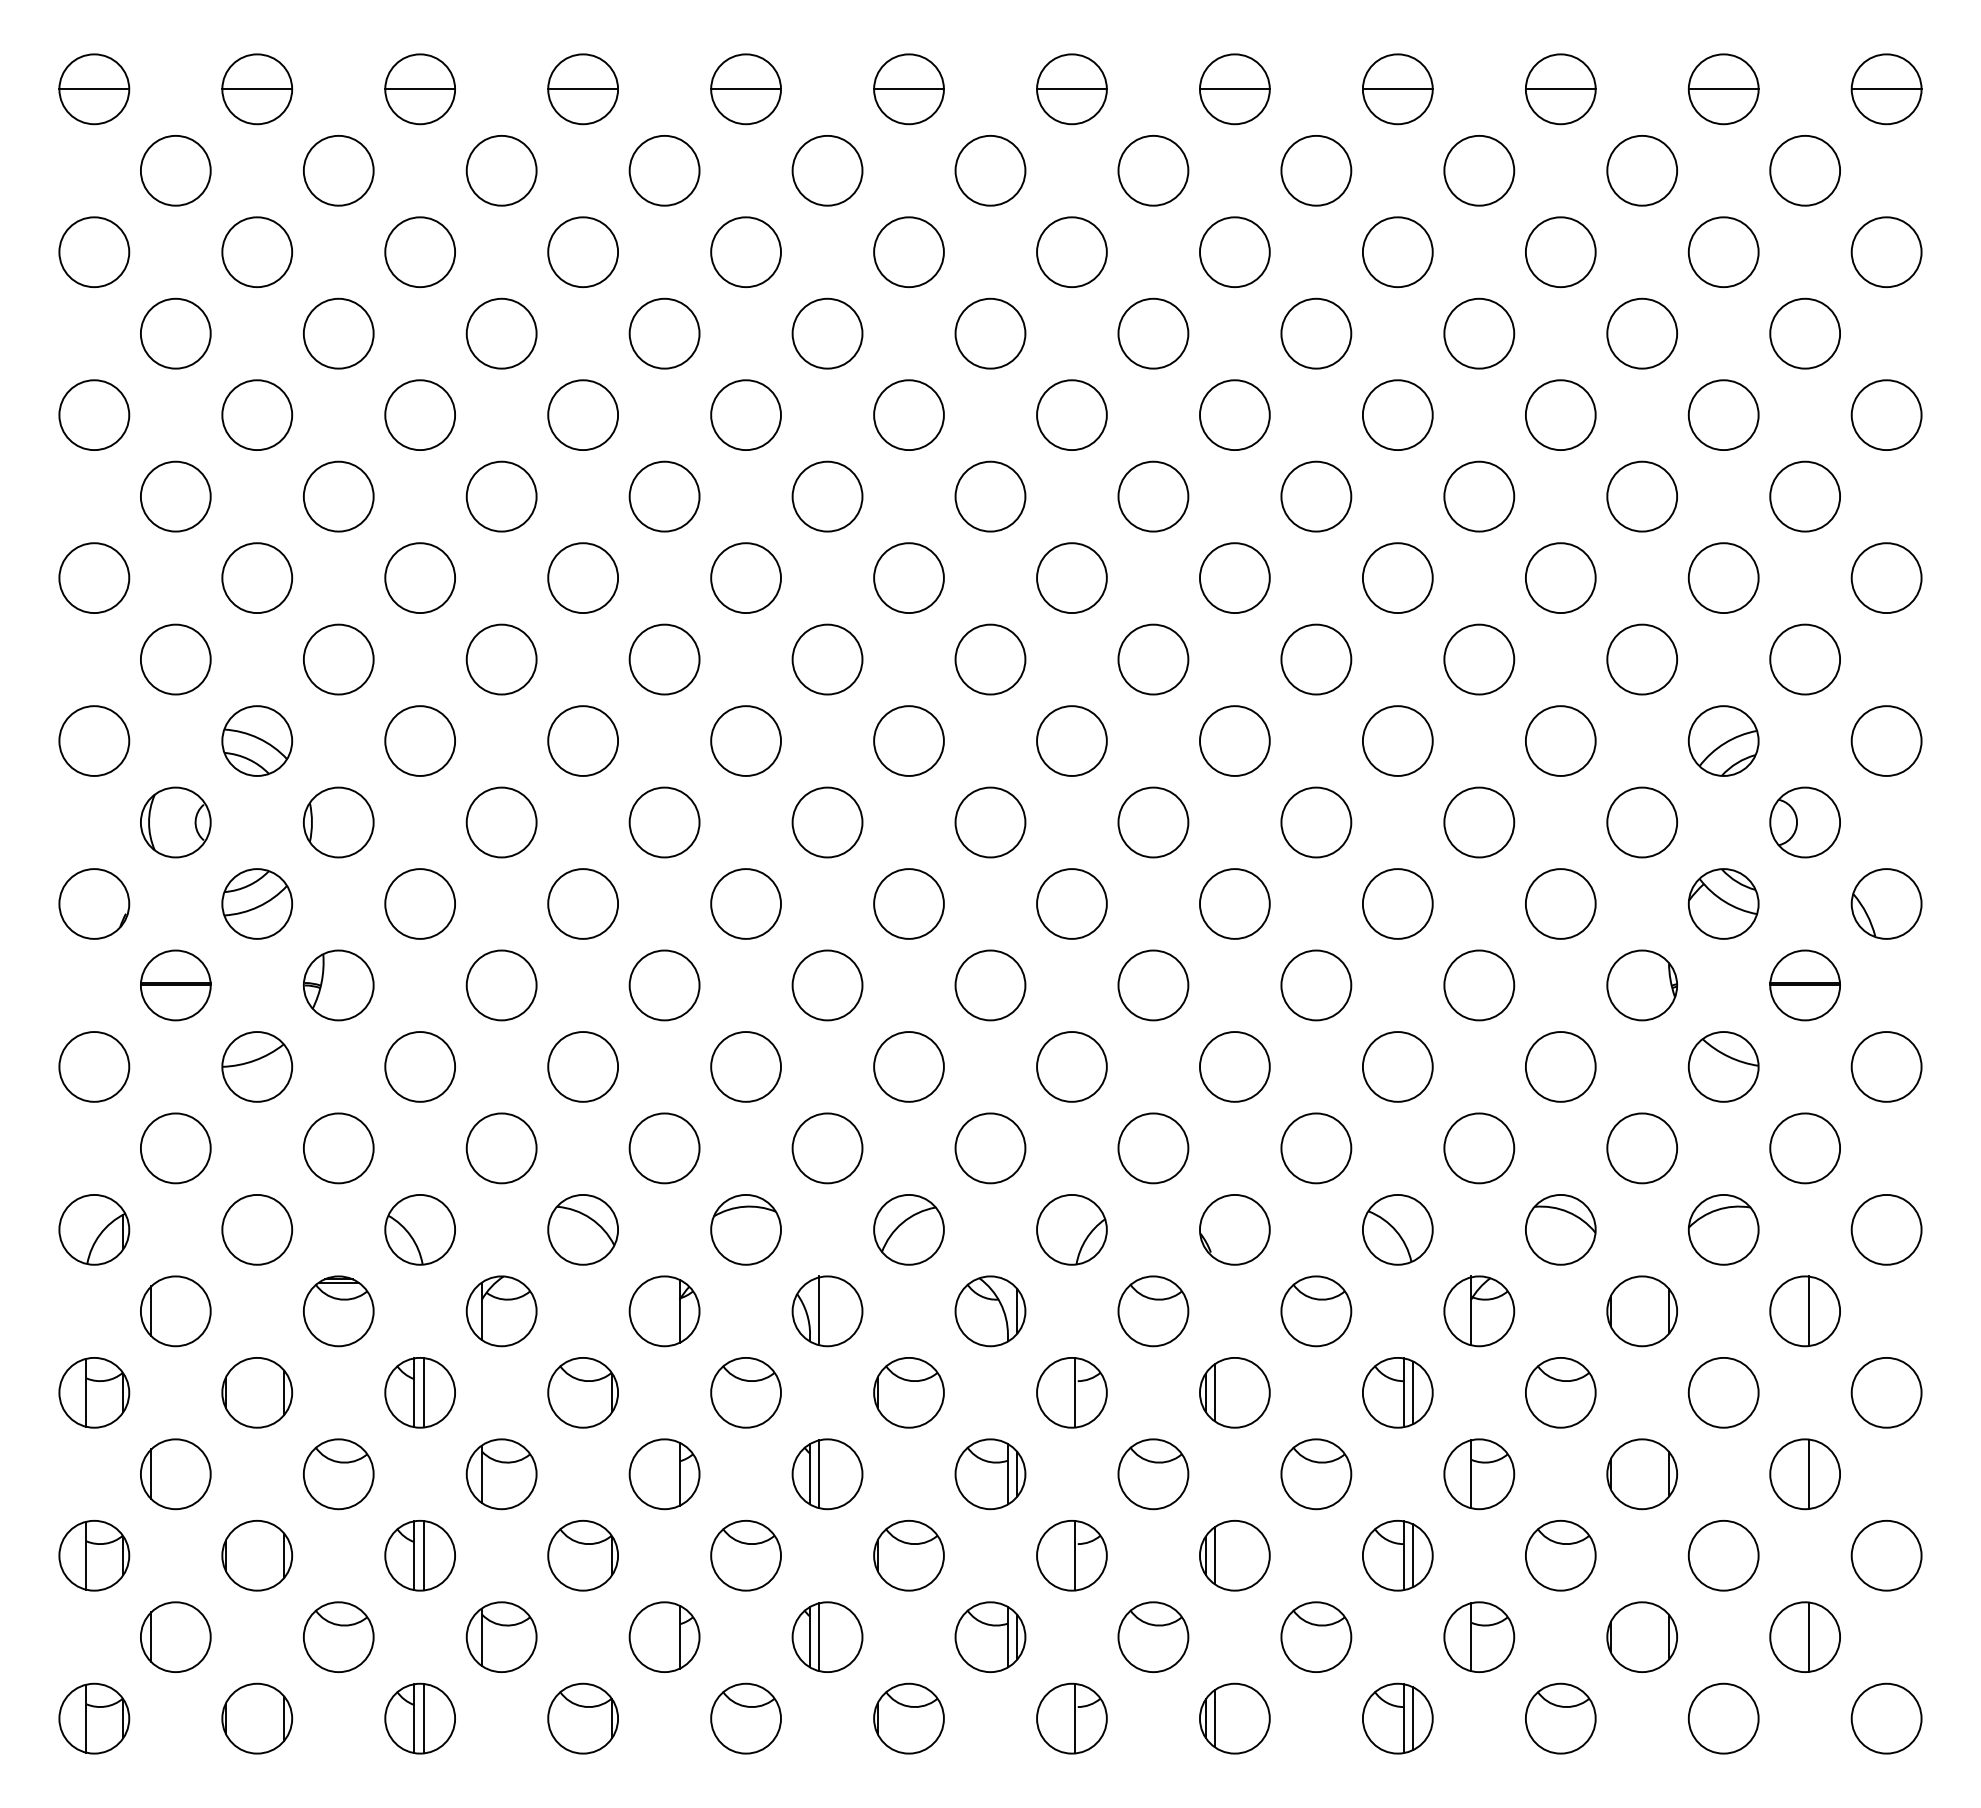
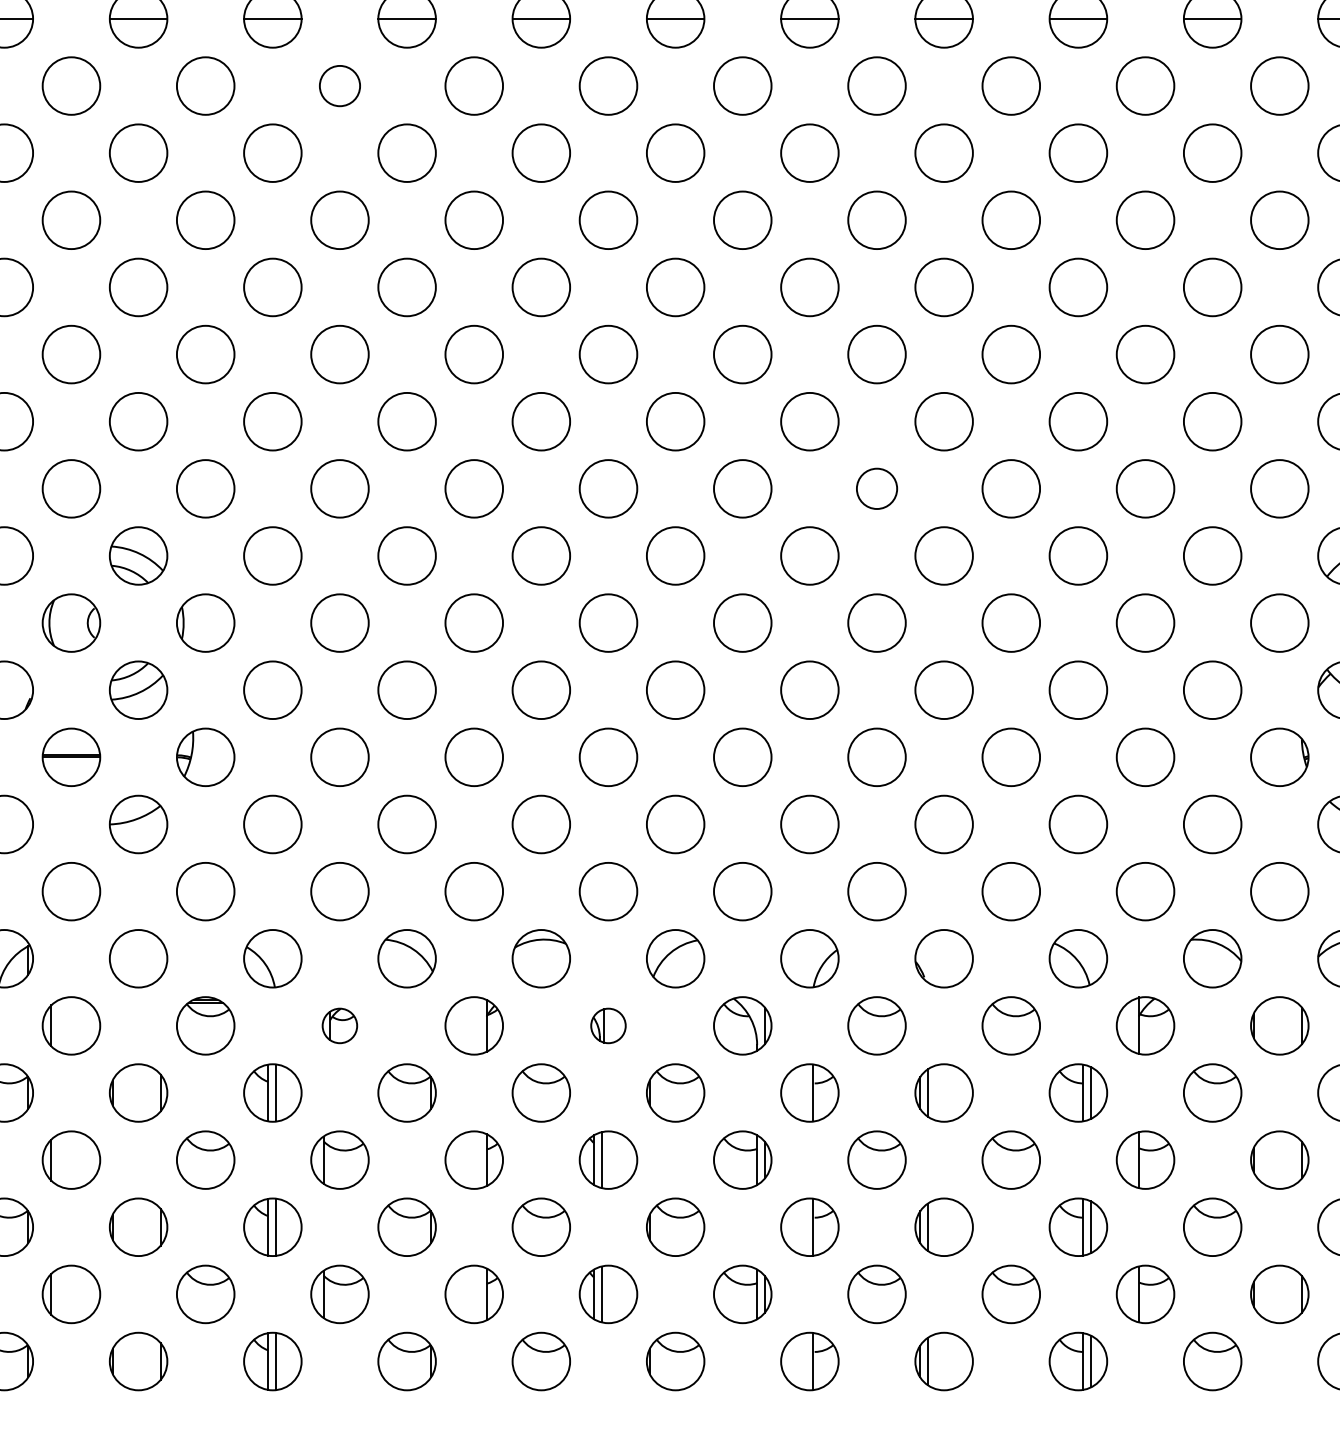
circle: (501, 170) -> (339, 85), size x0.7
circle: (1153, 659) -> (877, 488), size x0.7
part: (501, 1311) -> (339, 1026), size x0.6
part: (827, 1311) -> (608, 1026), size x0.6

